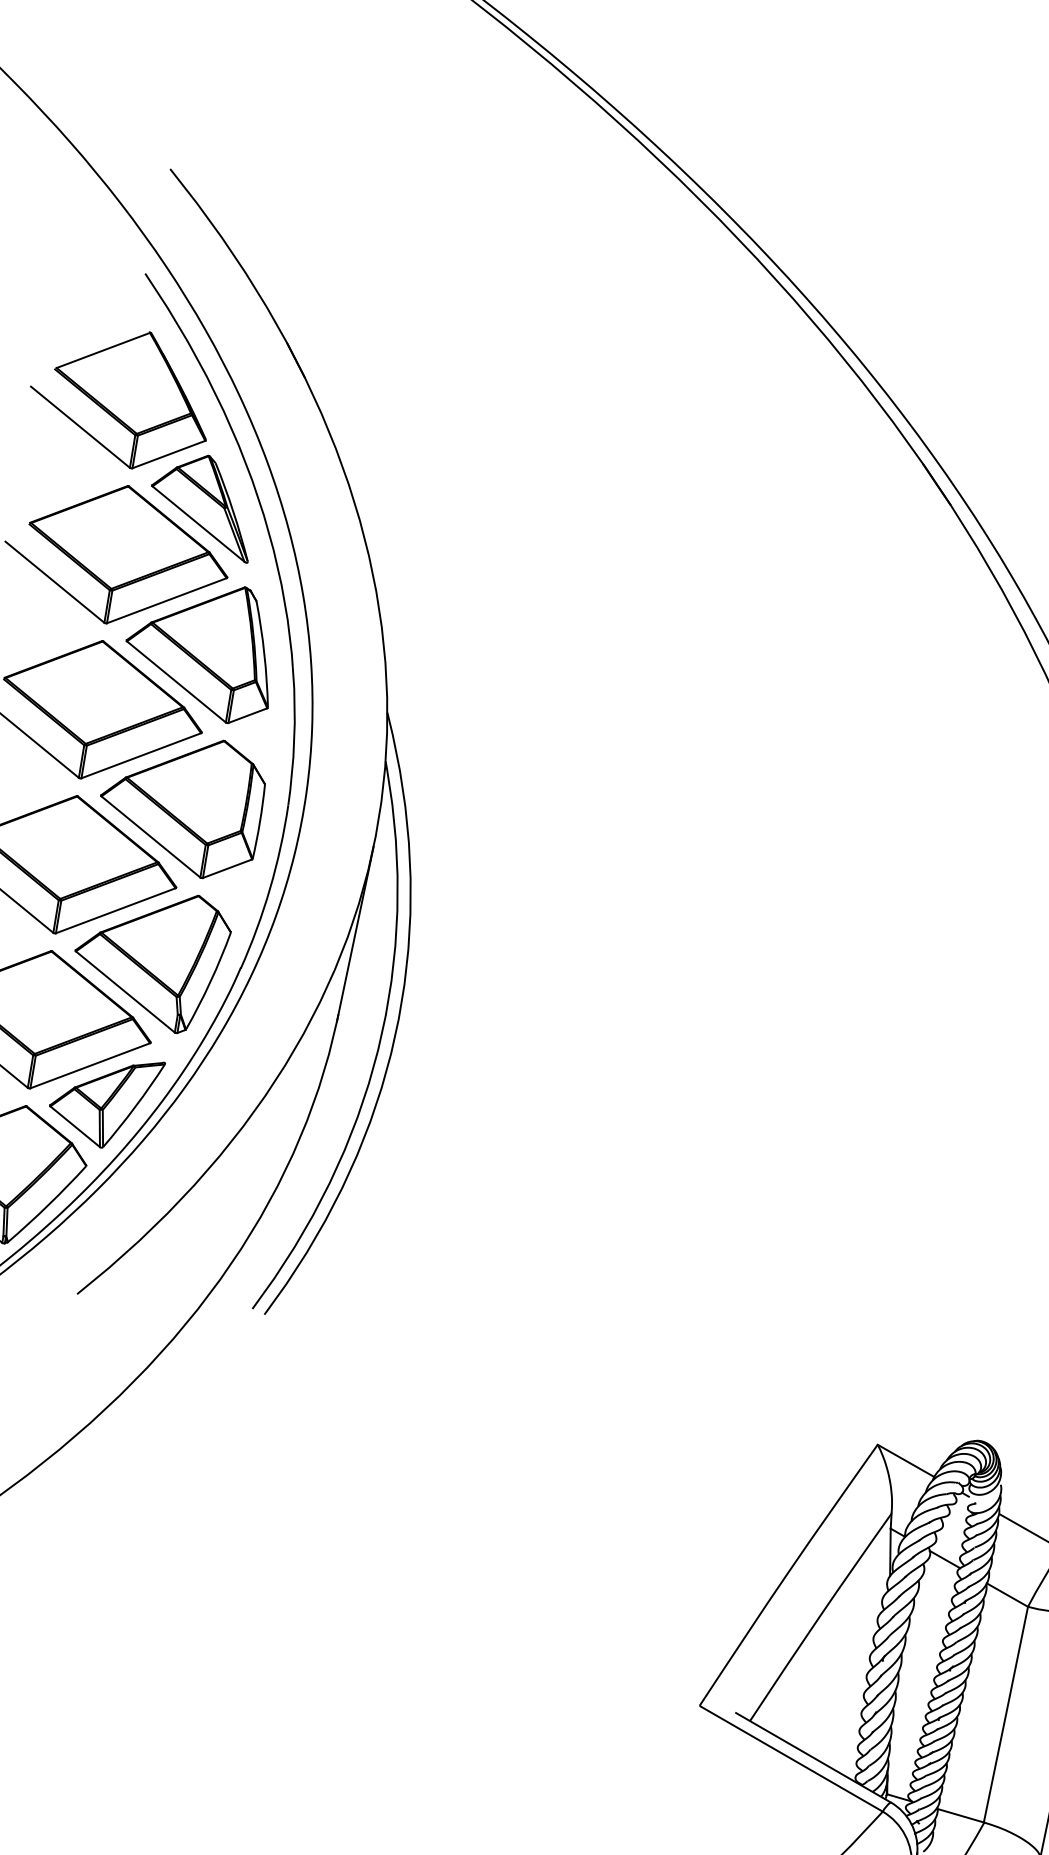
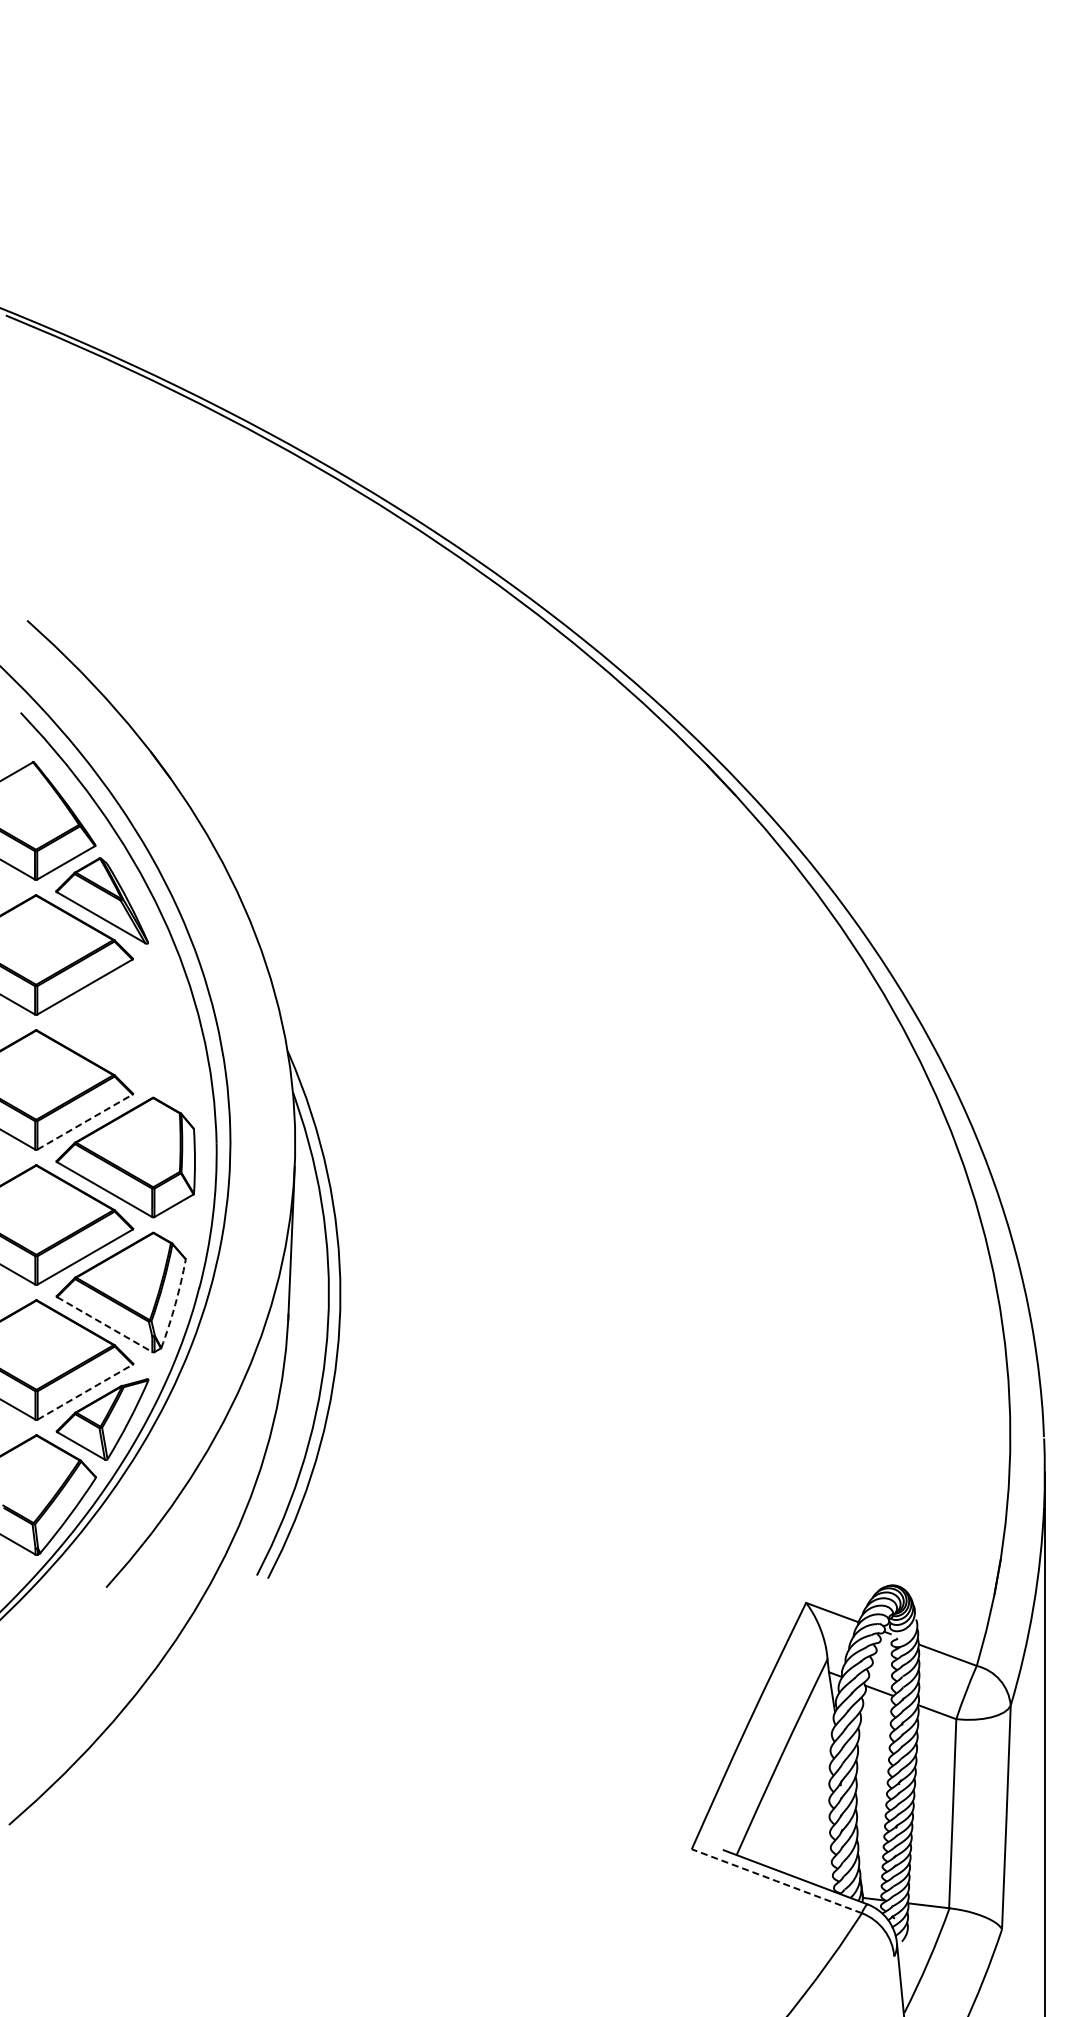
part: (200, 649) -> (120, 1023), removed
line: (141, 756) -> (85, 1122), solid -> dashed
arc: (210, 982) -> (175, 1304), solid -> dashed
line: (125, 991) -> (104, 1324), solid -> dashed
line: (90, 1066) -> (85, 1392), solid -> dashed
line: (790, 1757) -> (776, 1880), solid -> dashed

